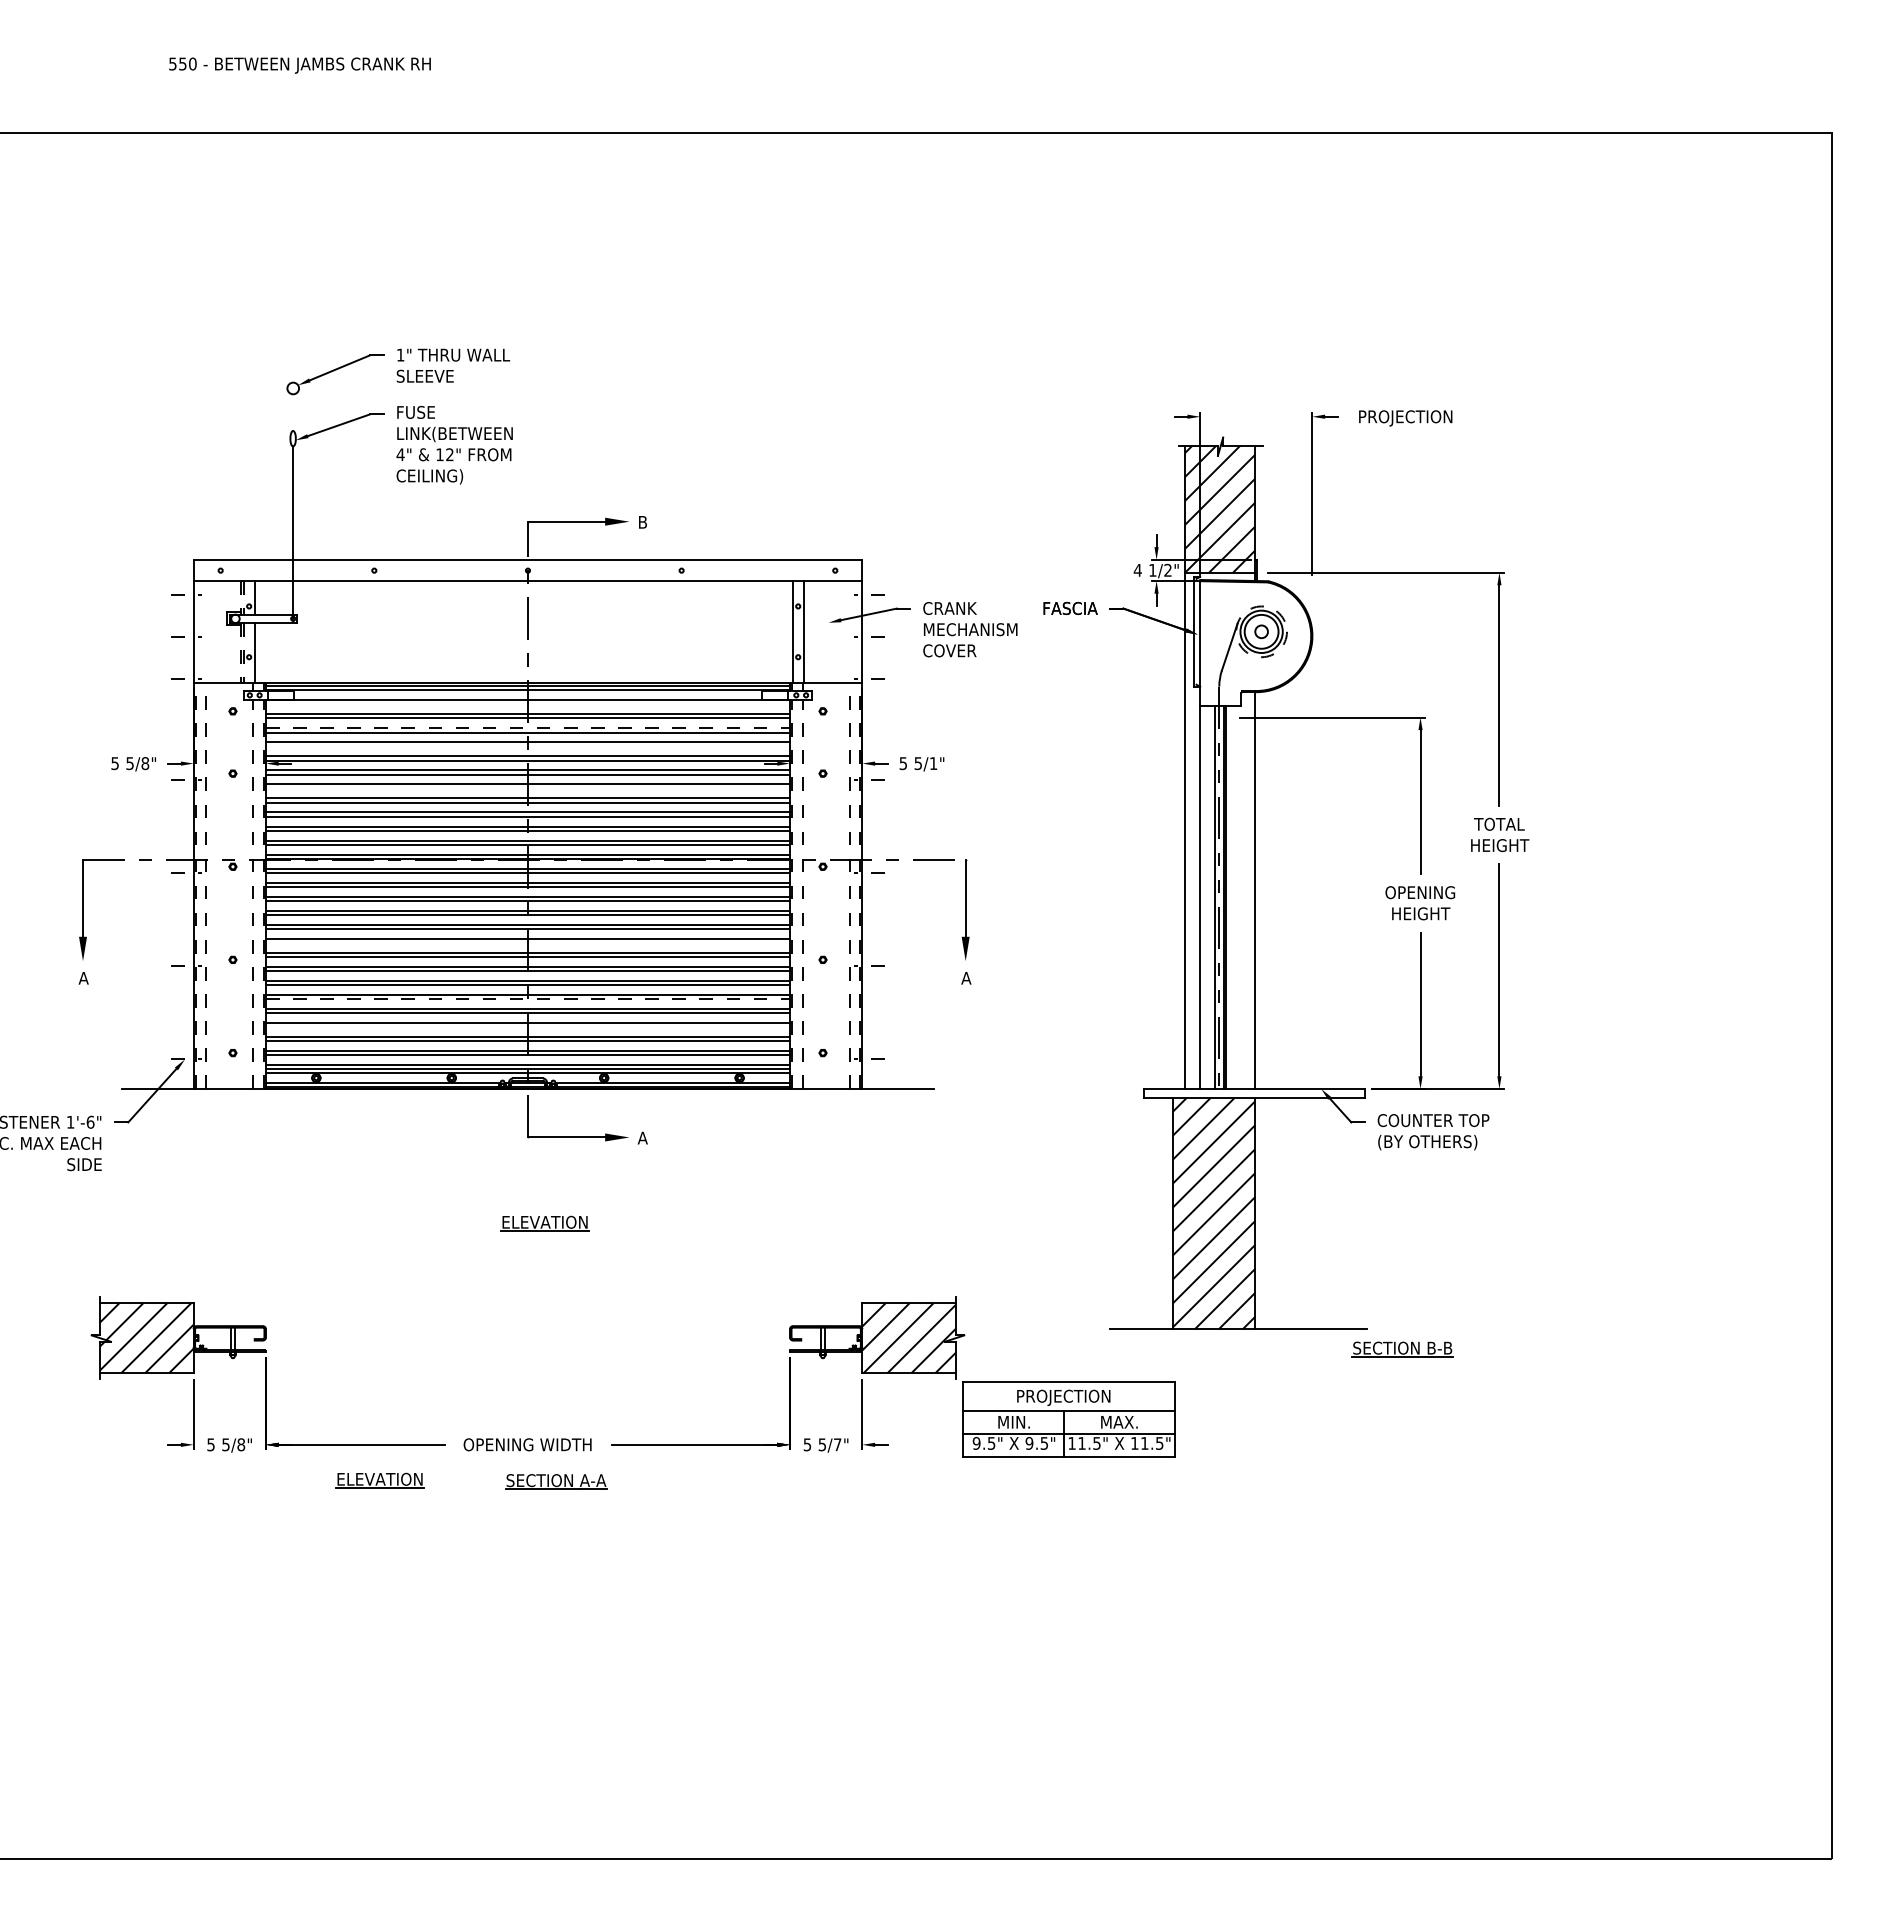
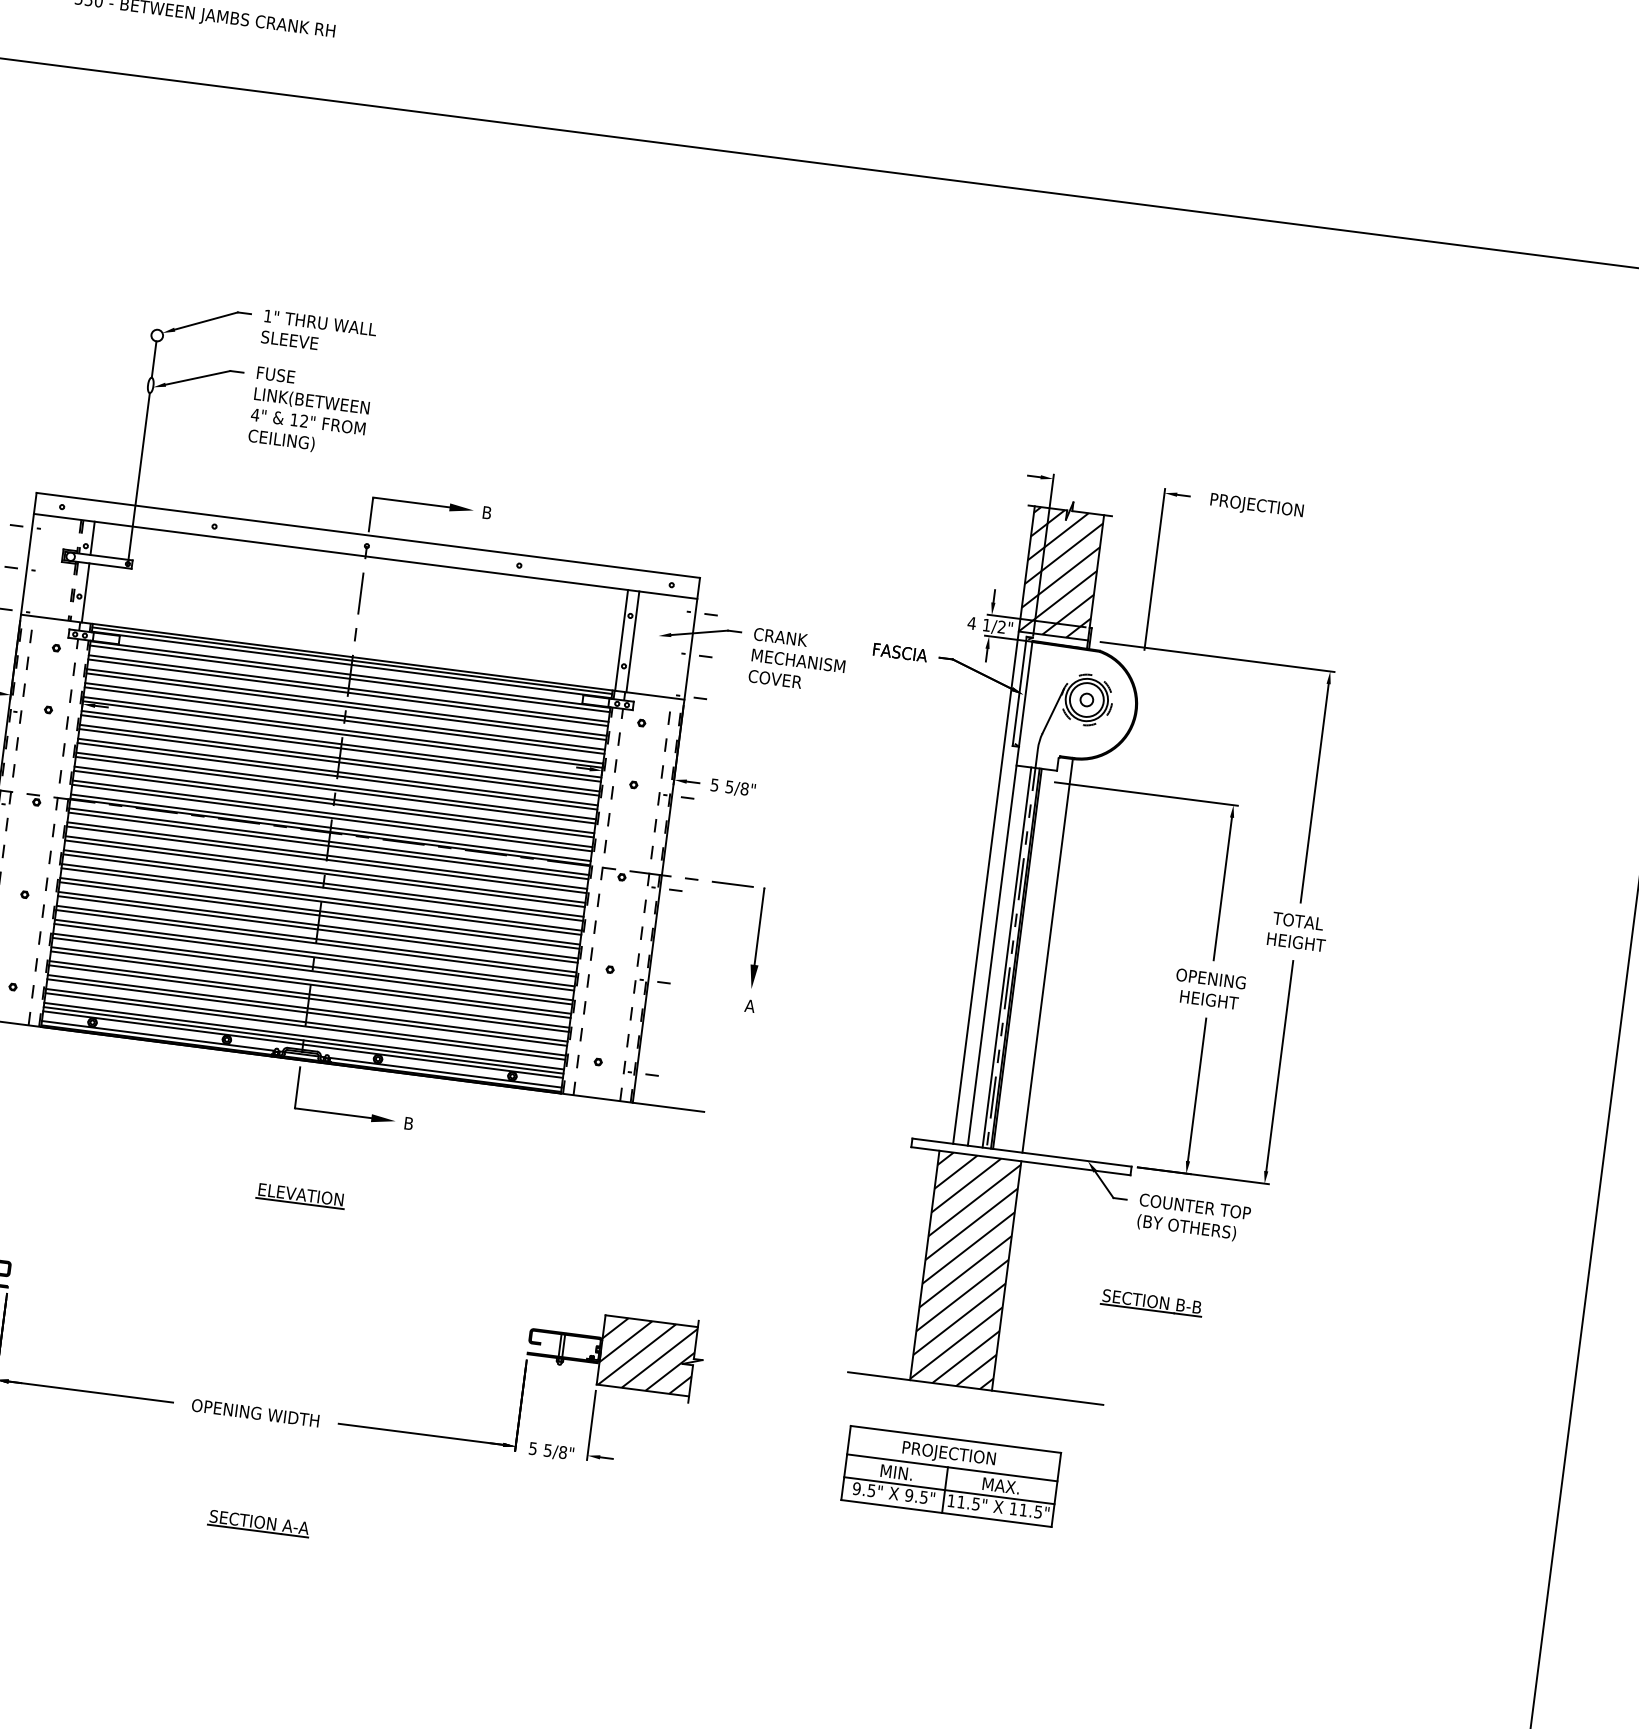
line: (293, 412) -> (154, 359), added
line: (527, 704) -> (349, 678), added
line: (527, 728) -> (346, 702), dashed -> solid
line: (527, 746) -> (344, 720), added
text: (933, 763) -> (744, 788), 5/1" -> 5/8"
line: (527, 788) -> (338, 762), added
line: (527, 943) -> (319, 915), added
line: (527, 999) -> (311, 971), dashed -> solid
line: (527, 1026) -> (308, 998), added
text: (642, 1137) -> (408, 1122), A -> B
part: (1402, 1349) -> (1151, 1302), moved
part: (1068, 1419) -> (950, 1476), moved
text: (837, 1444) -> (562, 1452), 5/7" -> 5/8"
part: (379, 1480) -> (104, 1429), removed
part: (556, 1481) -> (259, 1523), moved

